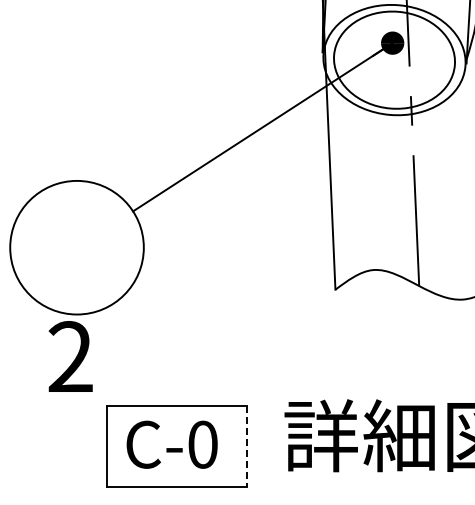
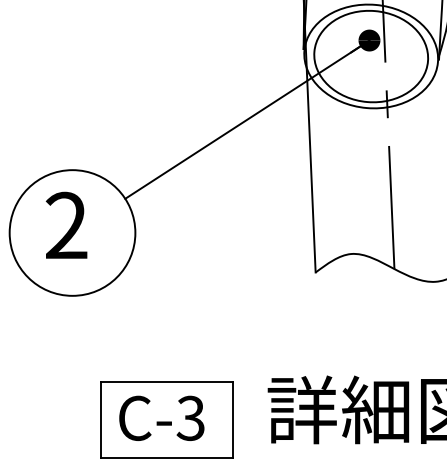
text: (70, 356) -> (66, 225), moved
text: (202, 444) -> (190, 418), C-0 -> C-3
line: (247, 446) -> (232, 420), dashed -> solid

